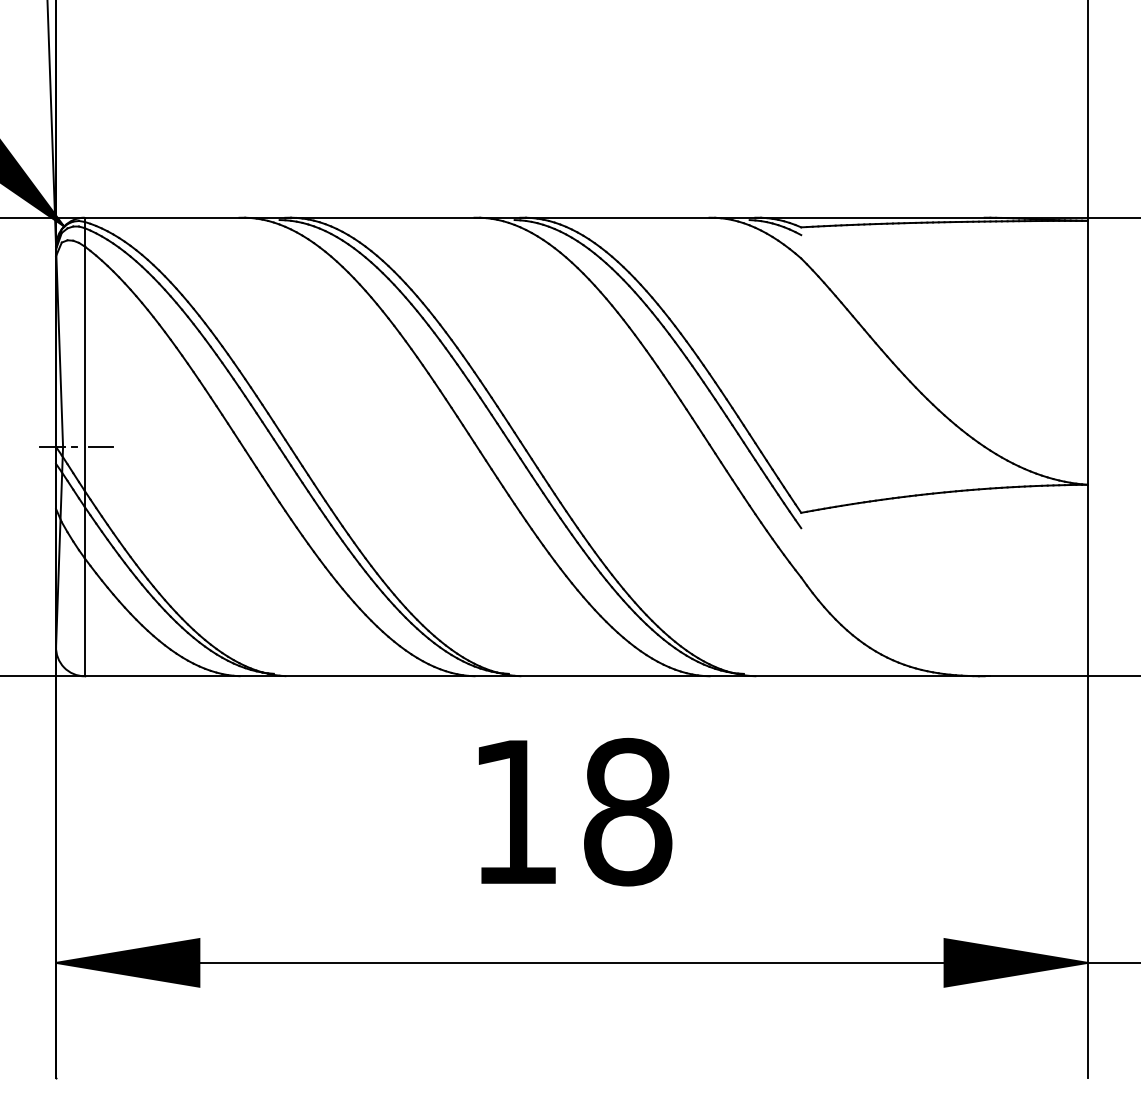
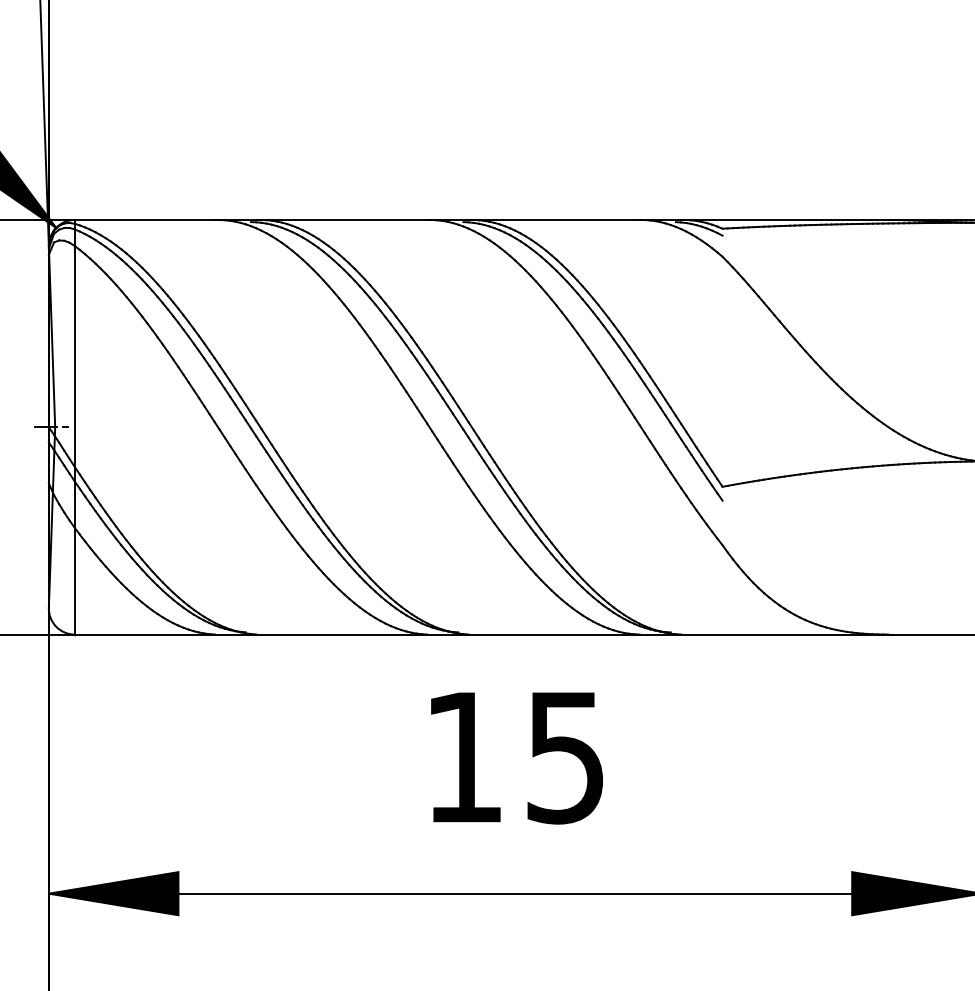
line: (101, 446) -> (89, 426), removed
text: (628, 811) -> (566, 756), 18 -> 15

